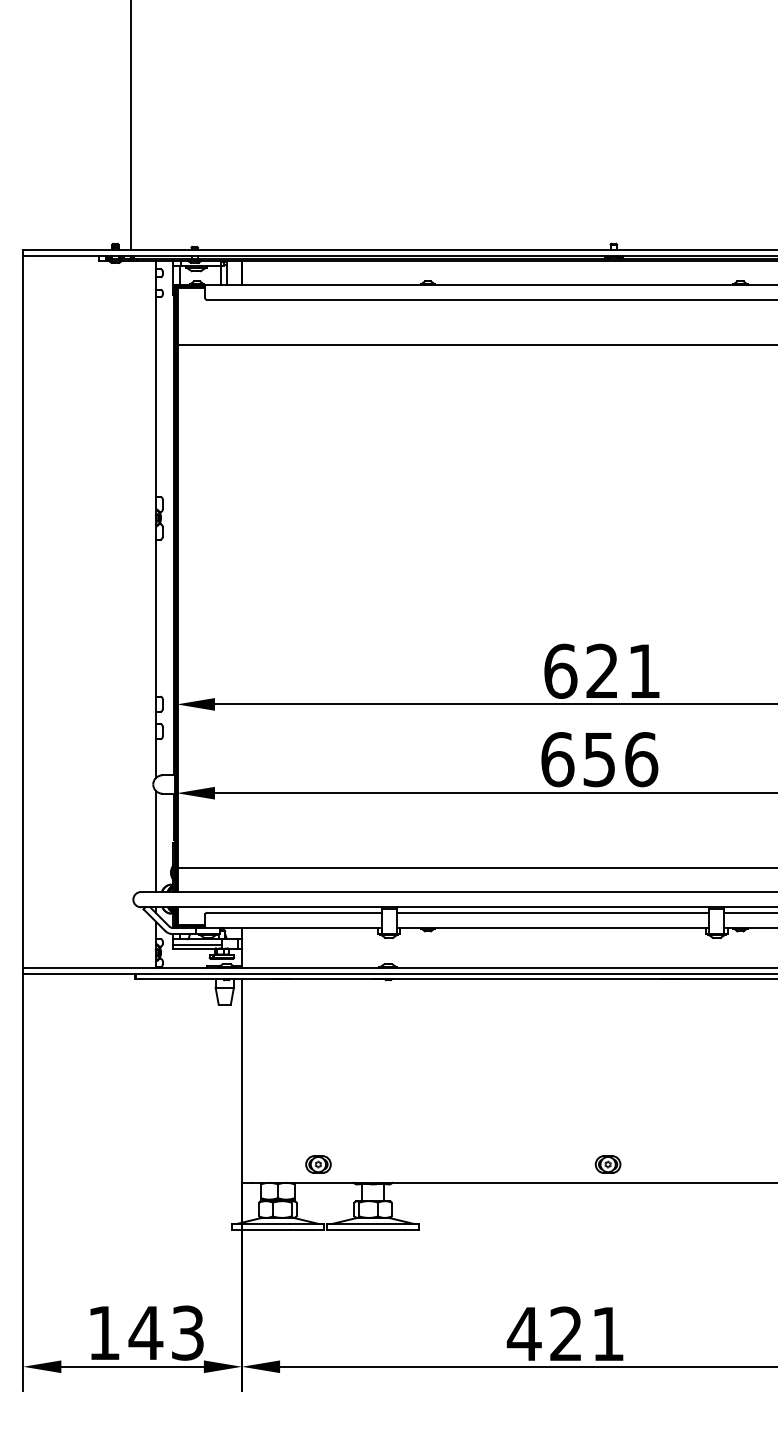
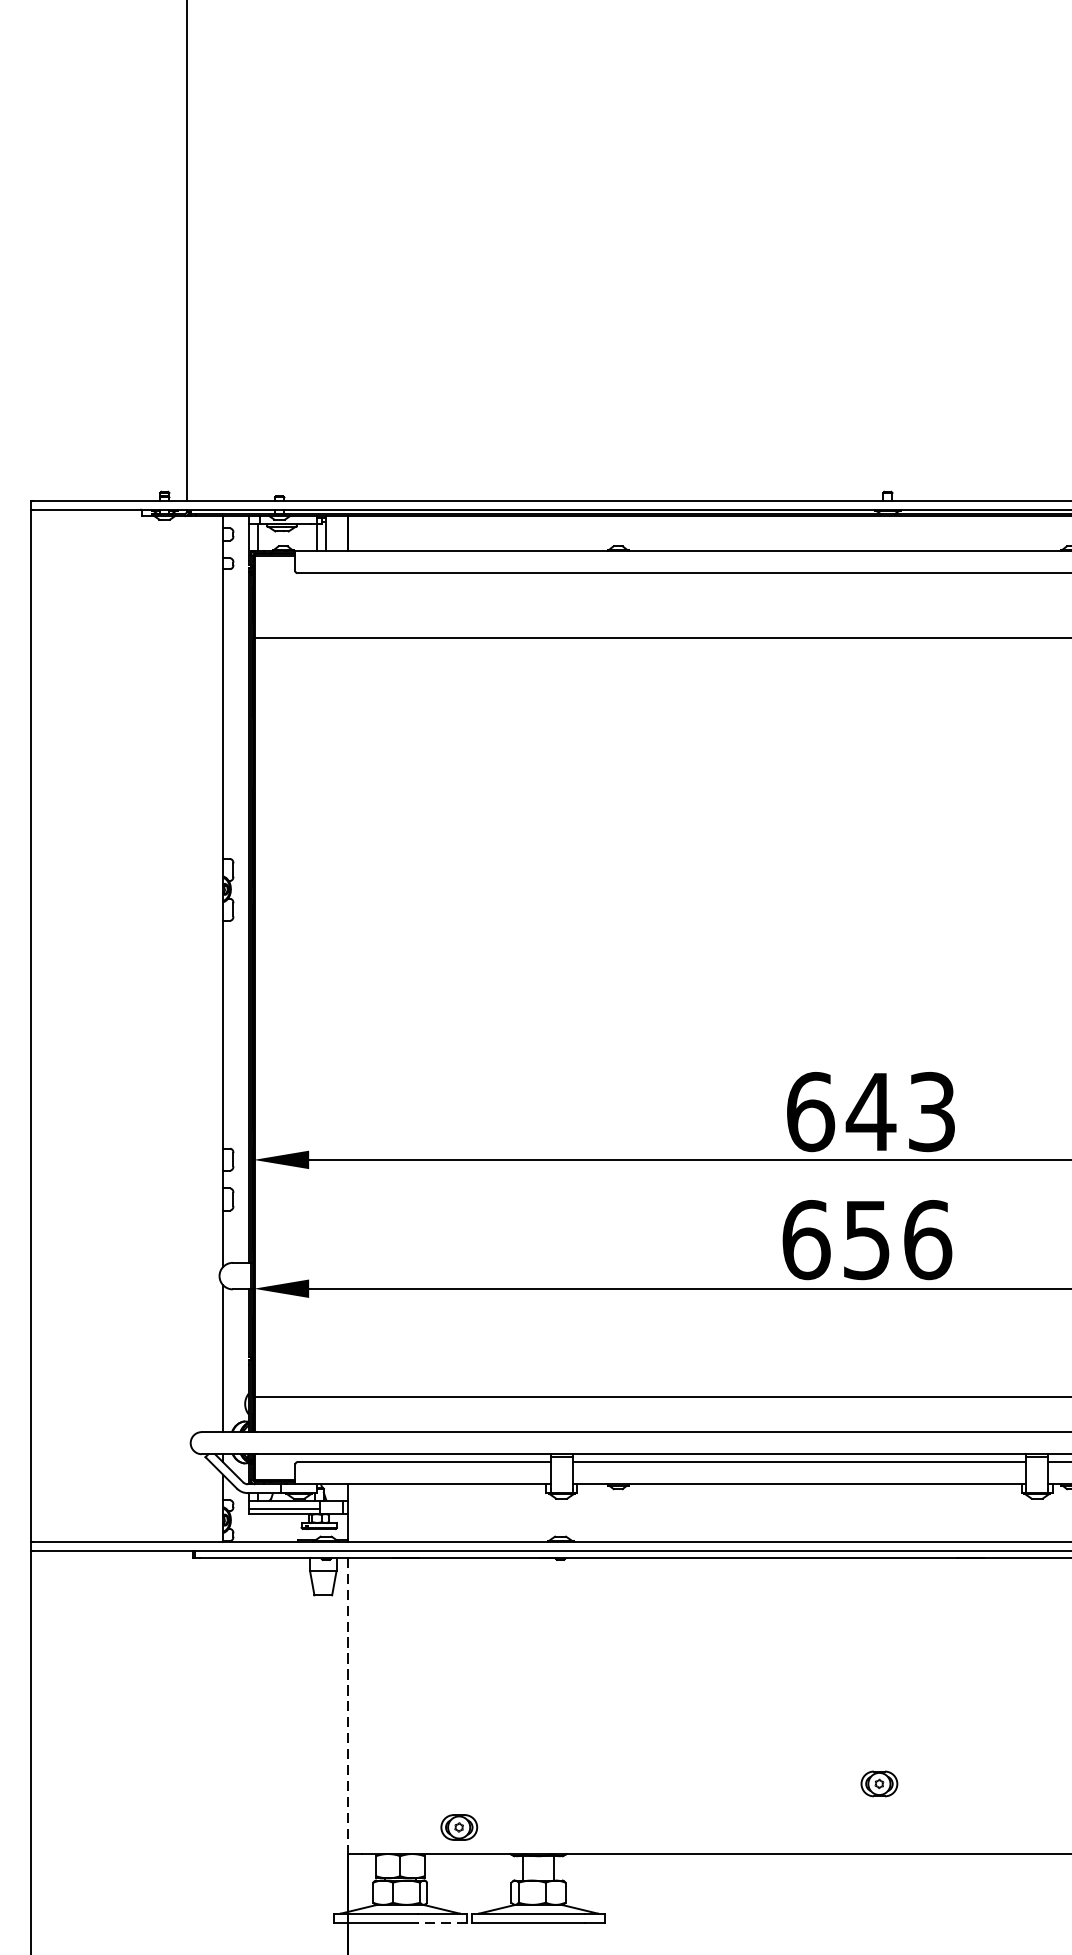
text: (622, 670) -> (900, 1110), 621 -> 643
line: (241, 1081) -> (347, 1706), solid -> dashed
part: (607, 1164) -> (878, 1783), moved
line: (306, 1230) -> (441, 1923), solid -> dashed

